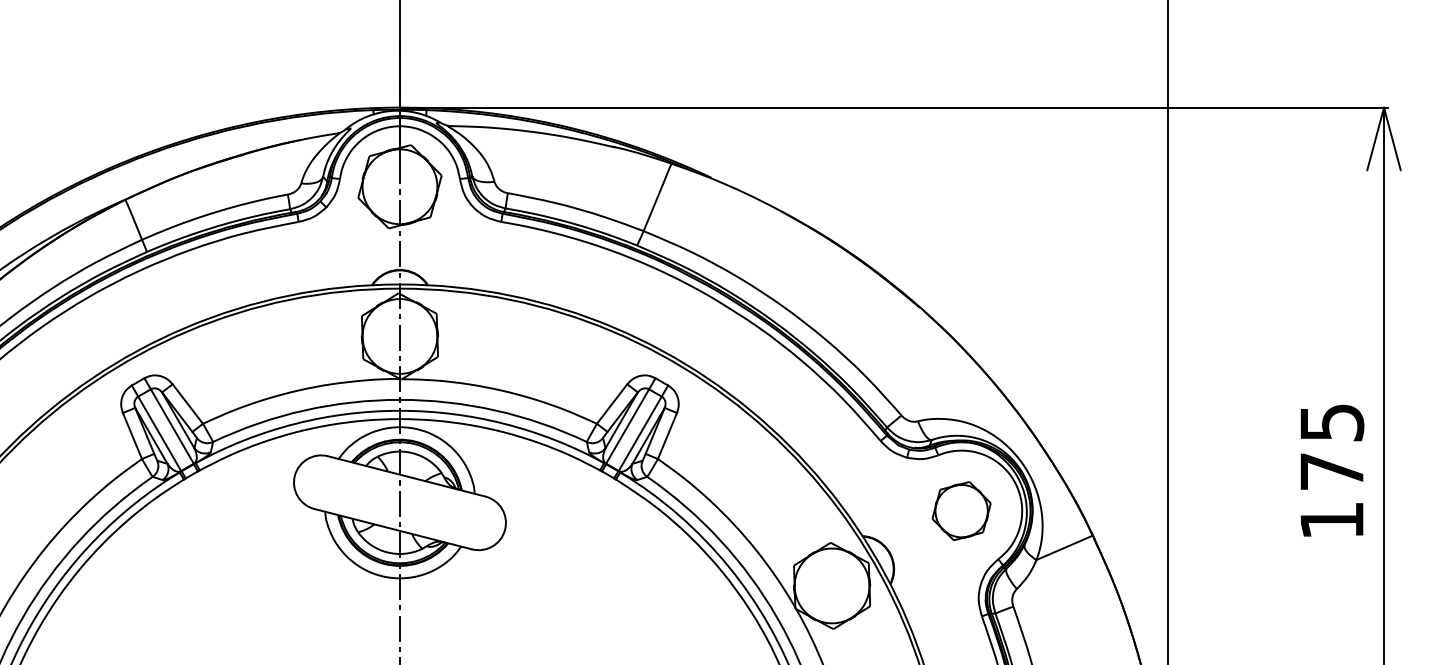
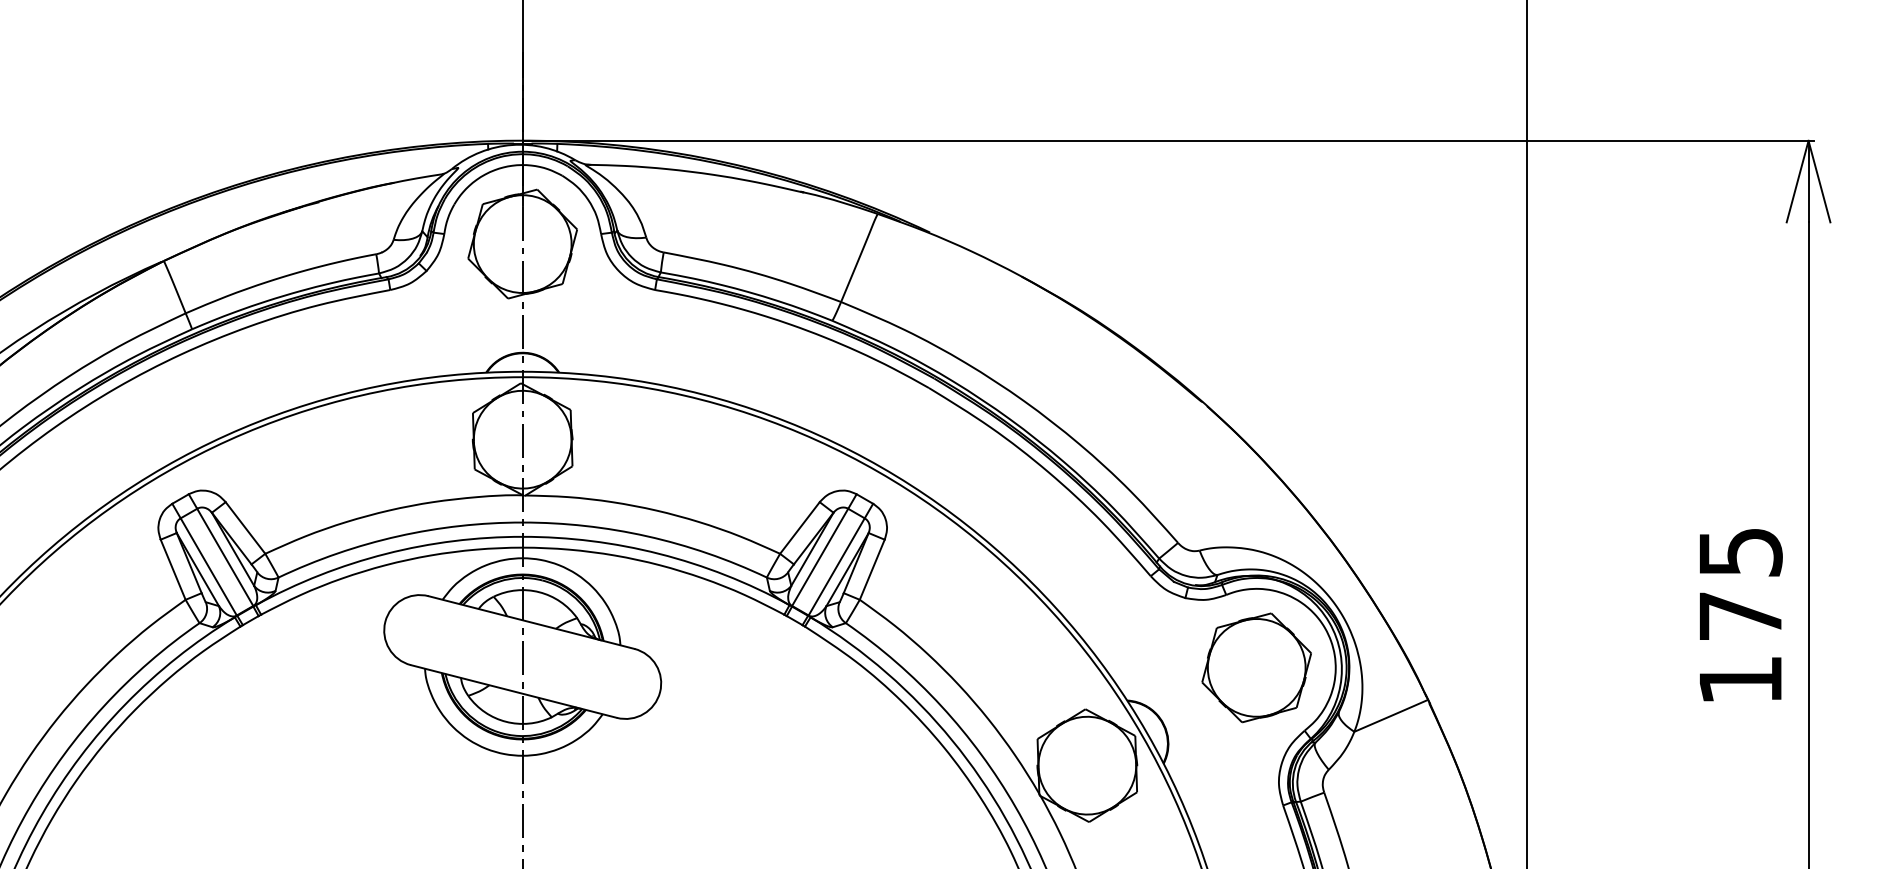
part: (961, 510) -> (1256, 667), size x1.43

